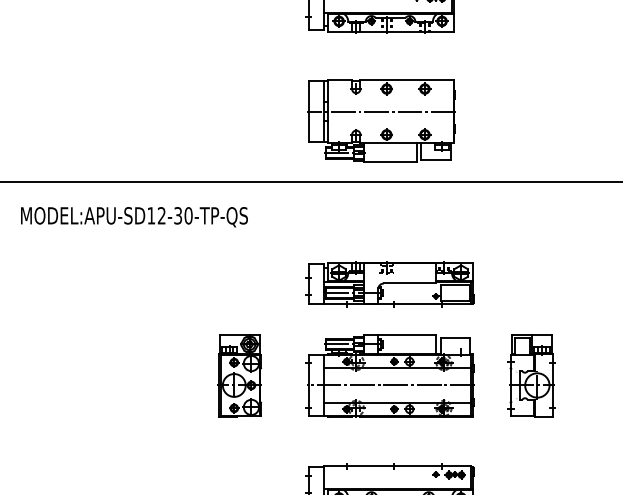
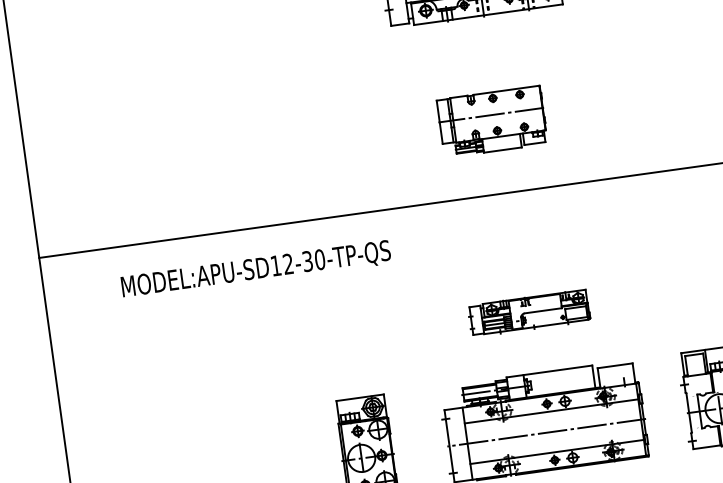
part: (381, 120) -> (492, 120), size x0.6
text: (134, 217) -> (256, 270), moved
part: (389, 284) -> (528, 313), size x0.6

